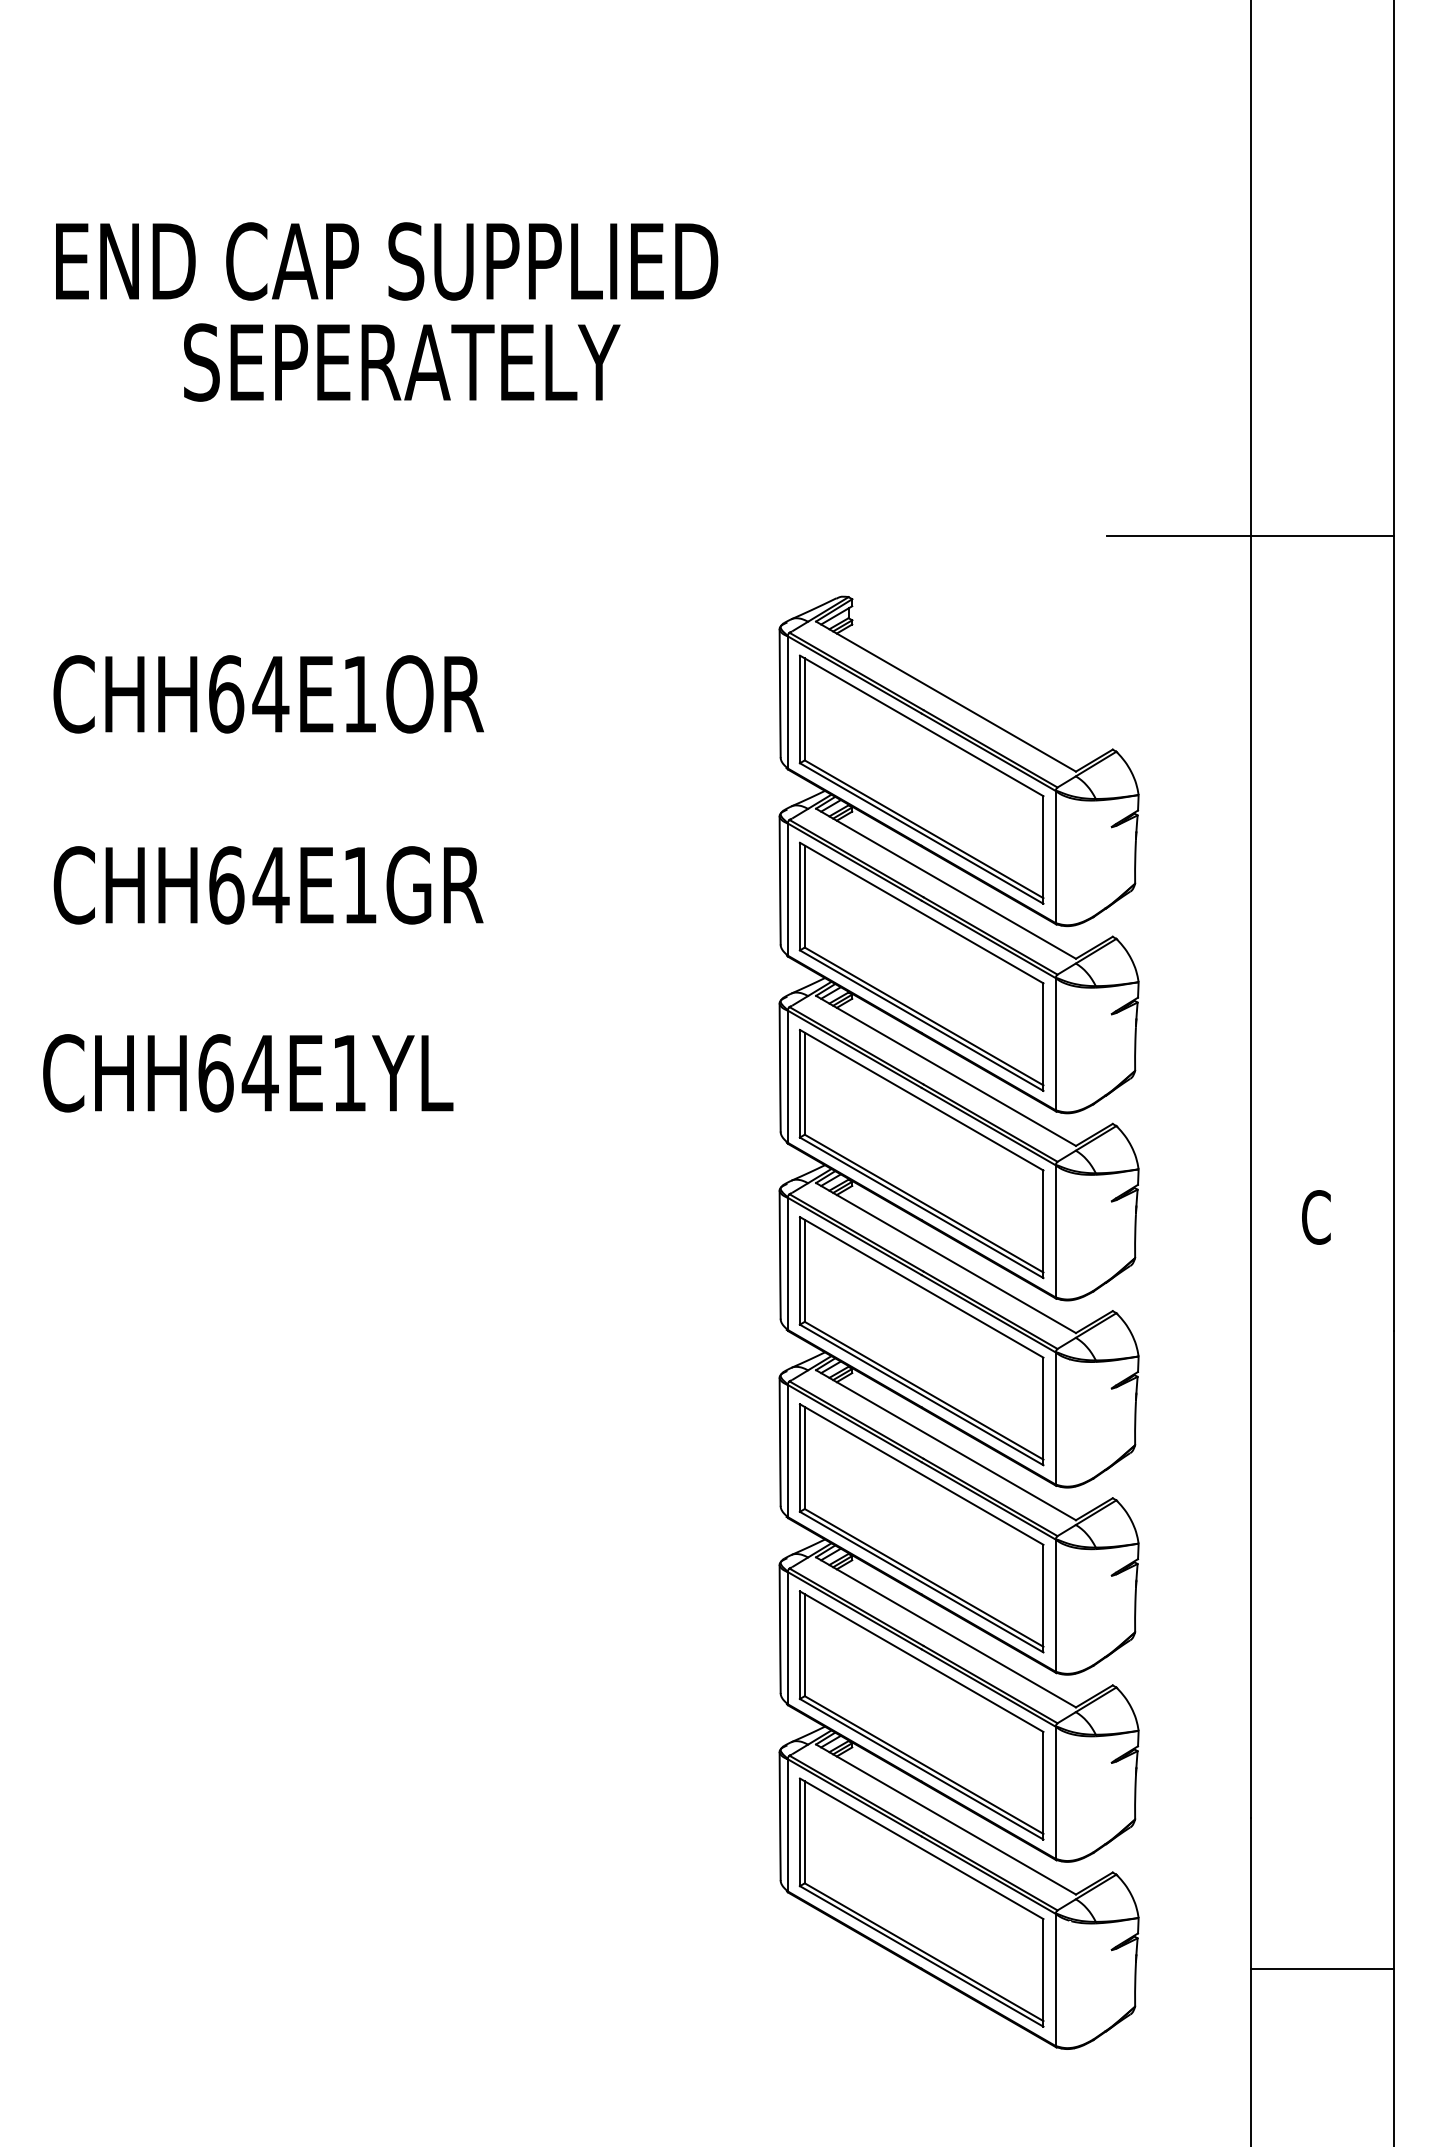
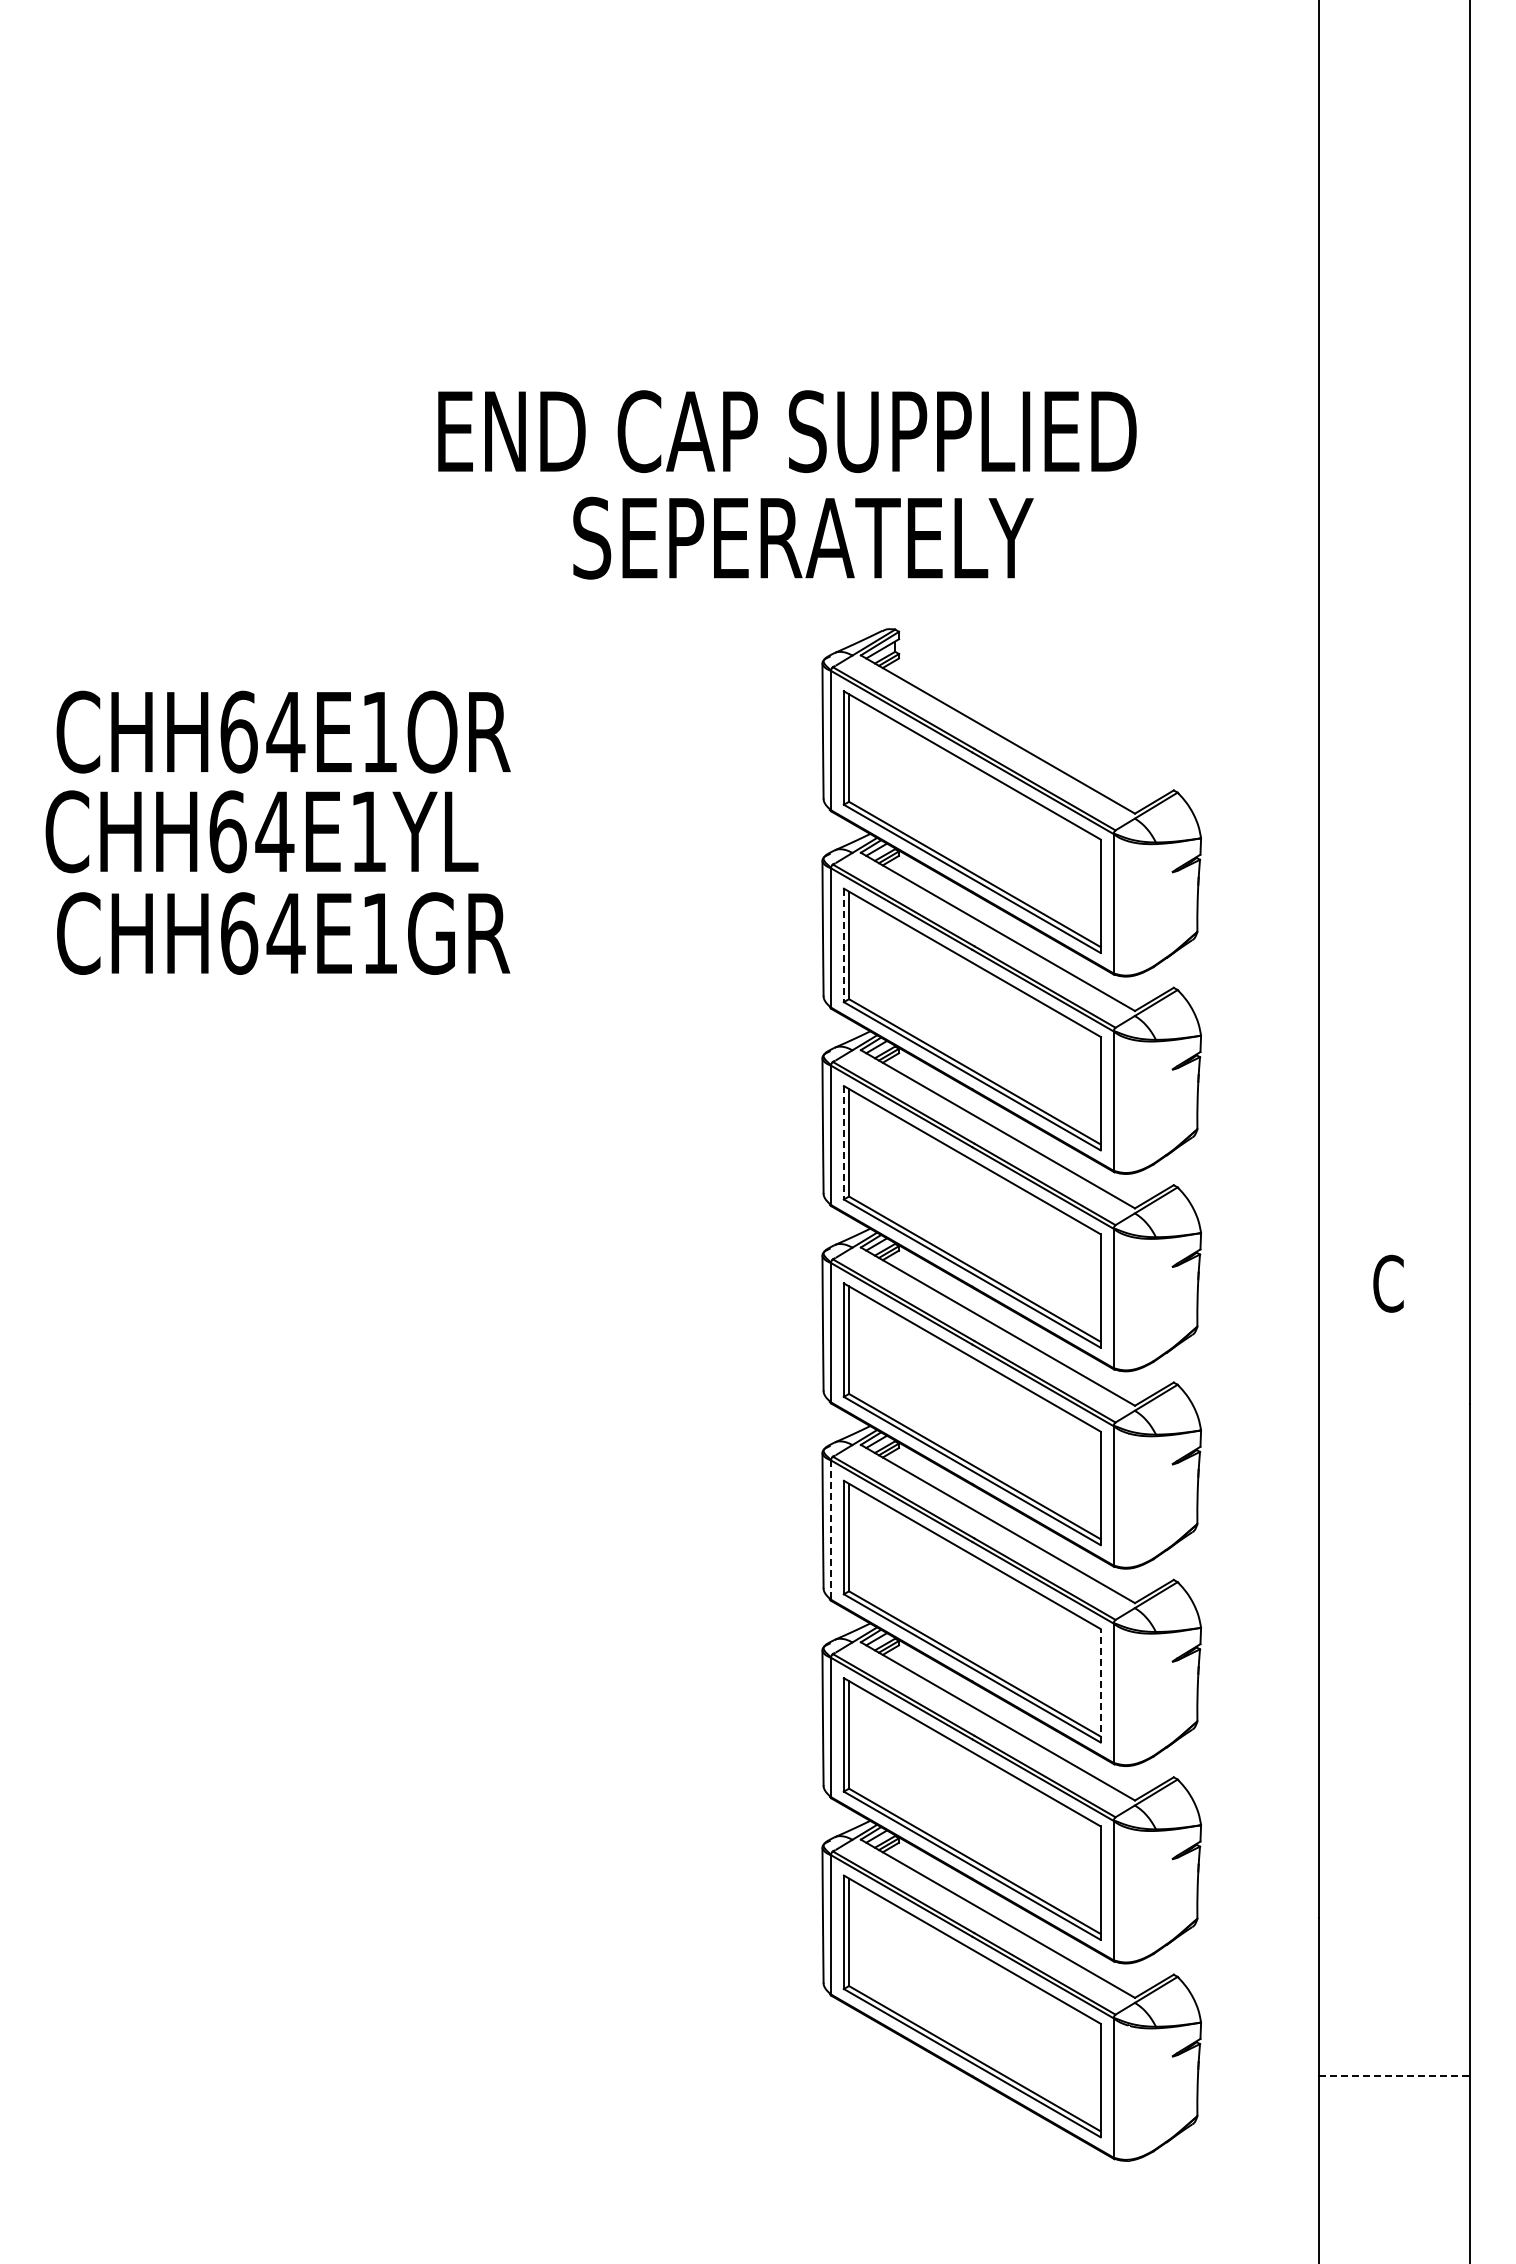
text: (387, 311) -> (787, 484), moved
line: (1250, 536) -> (1319, 565), removed
line: (799, 896) -> (843, 945), solid -> dashed
text: (247, 1073) -> (261, 831), moved
line: (799, 1083) -> (843, 1142), solid -> dashed
line: (788, 1451) -> (831, 1530), solid -> dashed
line: (1043, 1598) -> (1100, 1685), solid -> dashed
line: (1322, 1969) -> (1394, 2076), solid -> dashed

